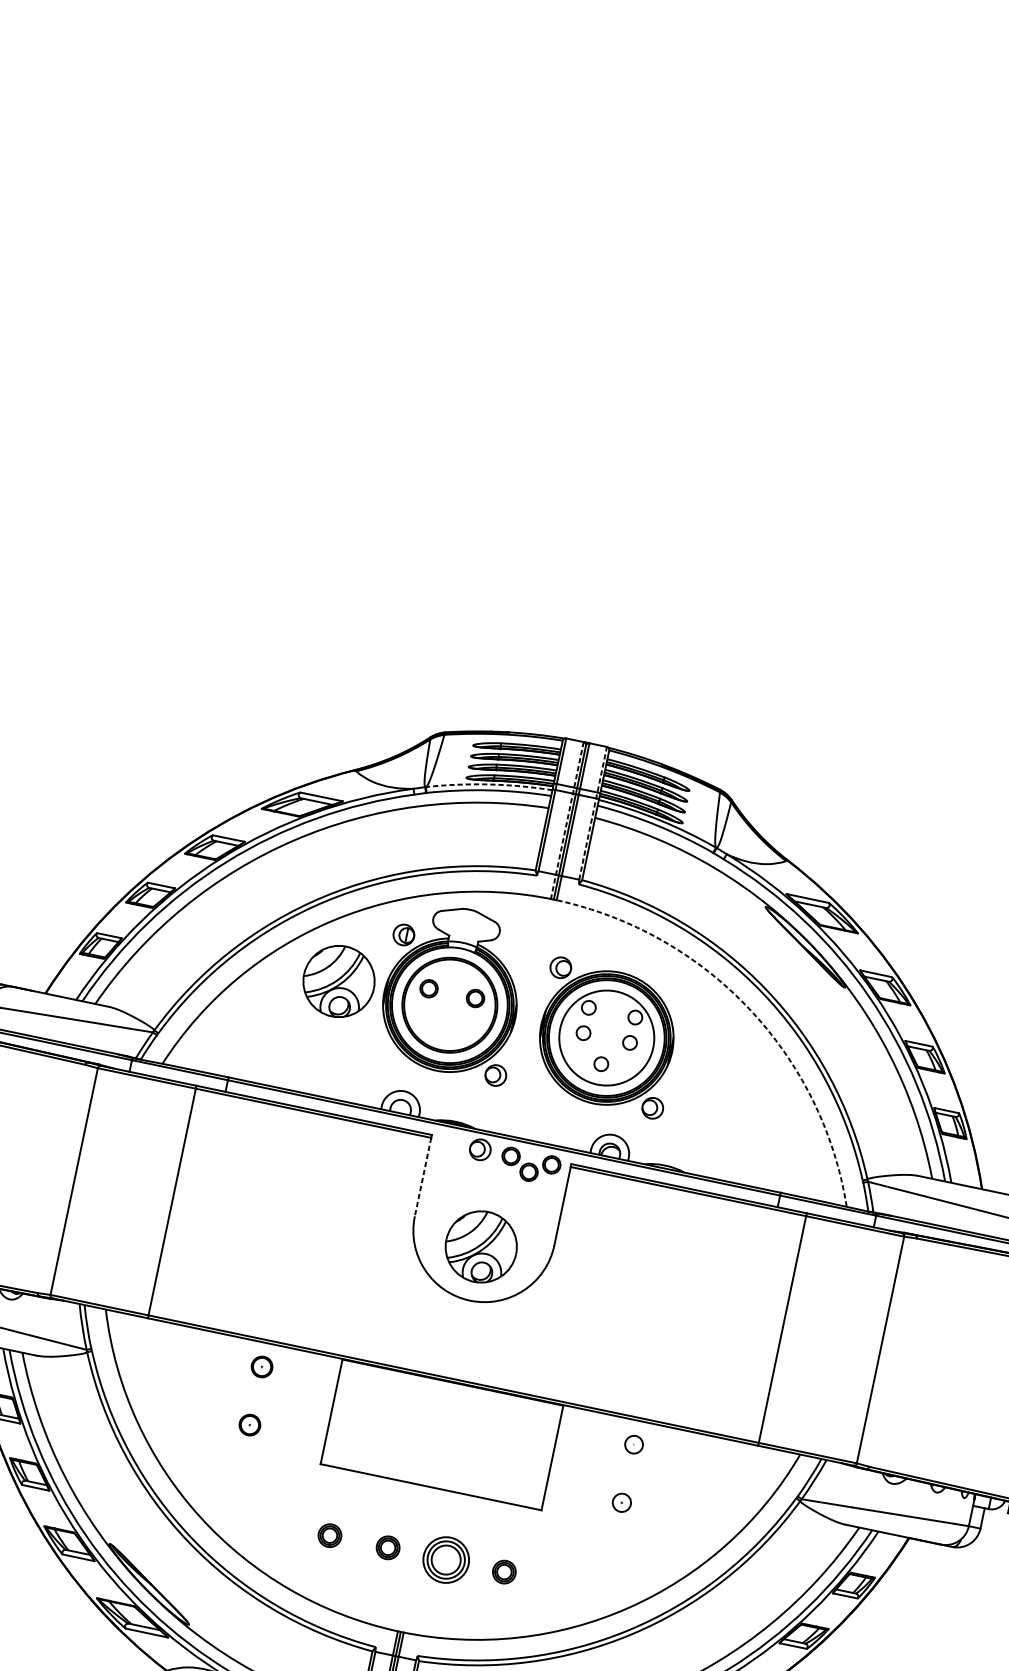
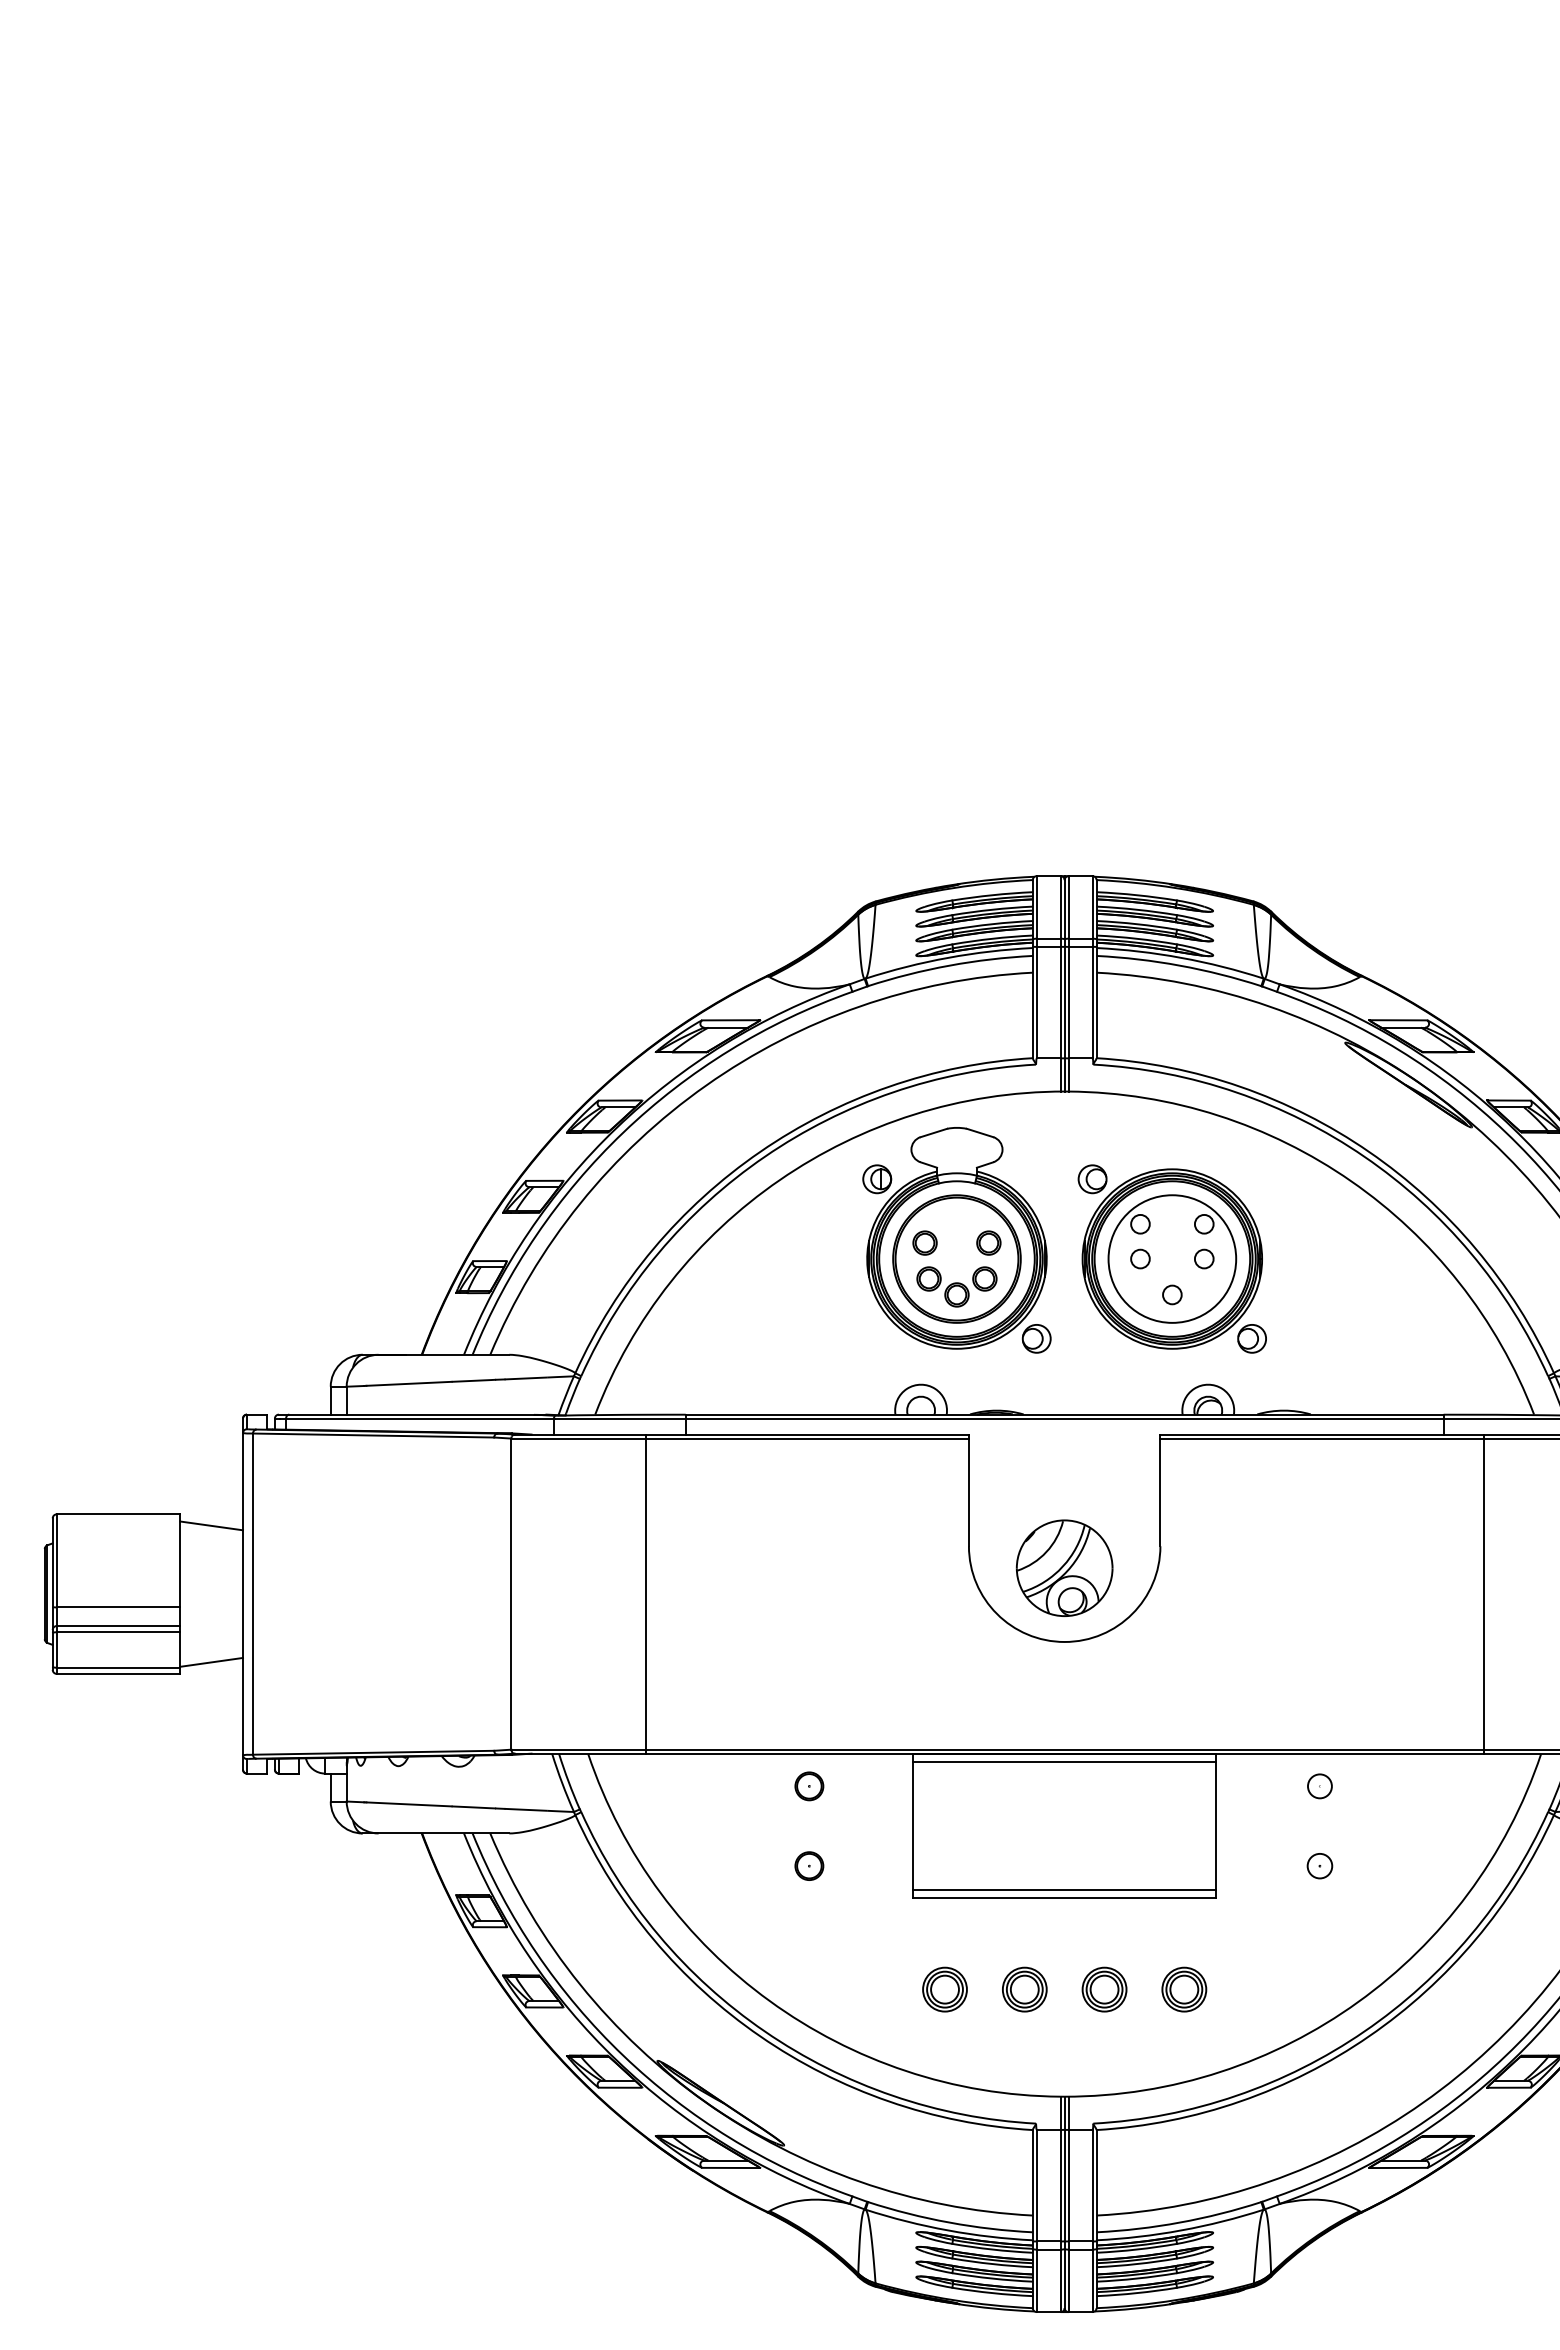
arc: (489, 784) -> (948, 957), dashed -> solid
line: (593, 812) -> (1092, 966), dashed -> solid
line: (567, 820) -> (1060, 983), dashed -> solid
part: (339, 980) -> (804, 1257), removed
arc: (749, 1008) -> (1351, 1181), dashed -> solid
part: (480, 1149) -> (1036, 1440), removed
part: (529, 1166) -> (956, 1286), moved
line: (422, 1177) -> (968, 1492), dashed -> solid
line: (451, 1388) -> (1064, 1762), added
line: (432, 1481) -> (1064, 1890), added
part: (329, 1535) -> (944, 1989), size x1.43
part: (387, 1547) -> (1024, 1989), size x1.43
part: (446, 1559) -> (1104, 1989), size x0.71
part: (504, 1572) -> (1184, 1989), size x1.43

